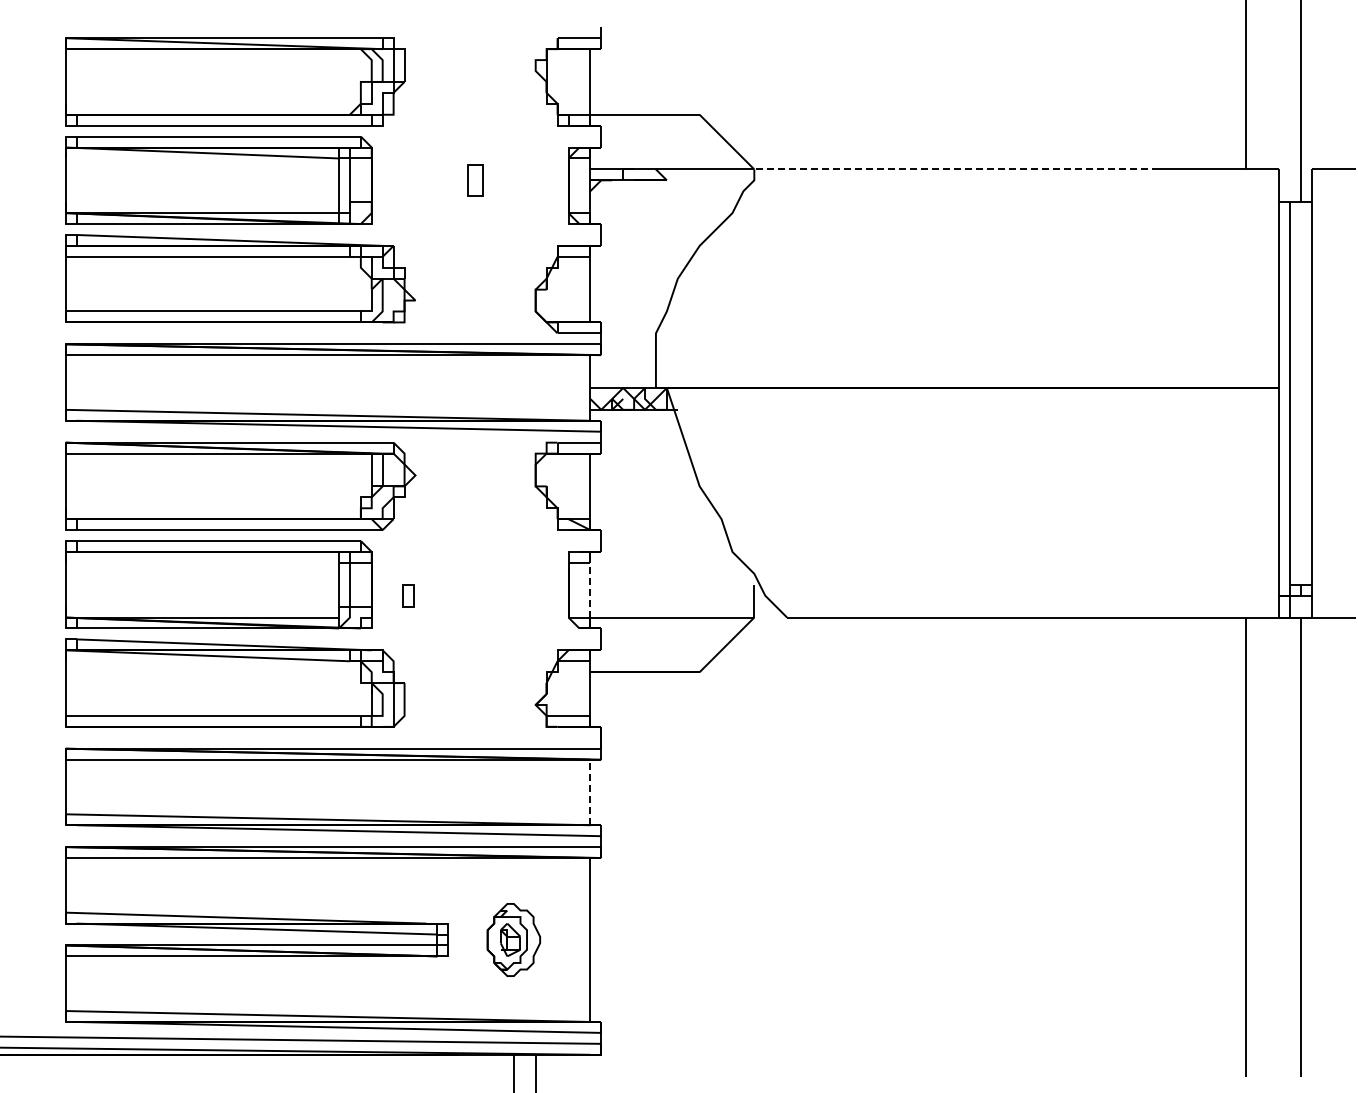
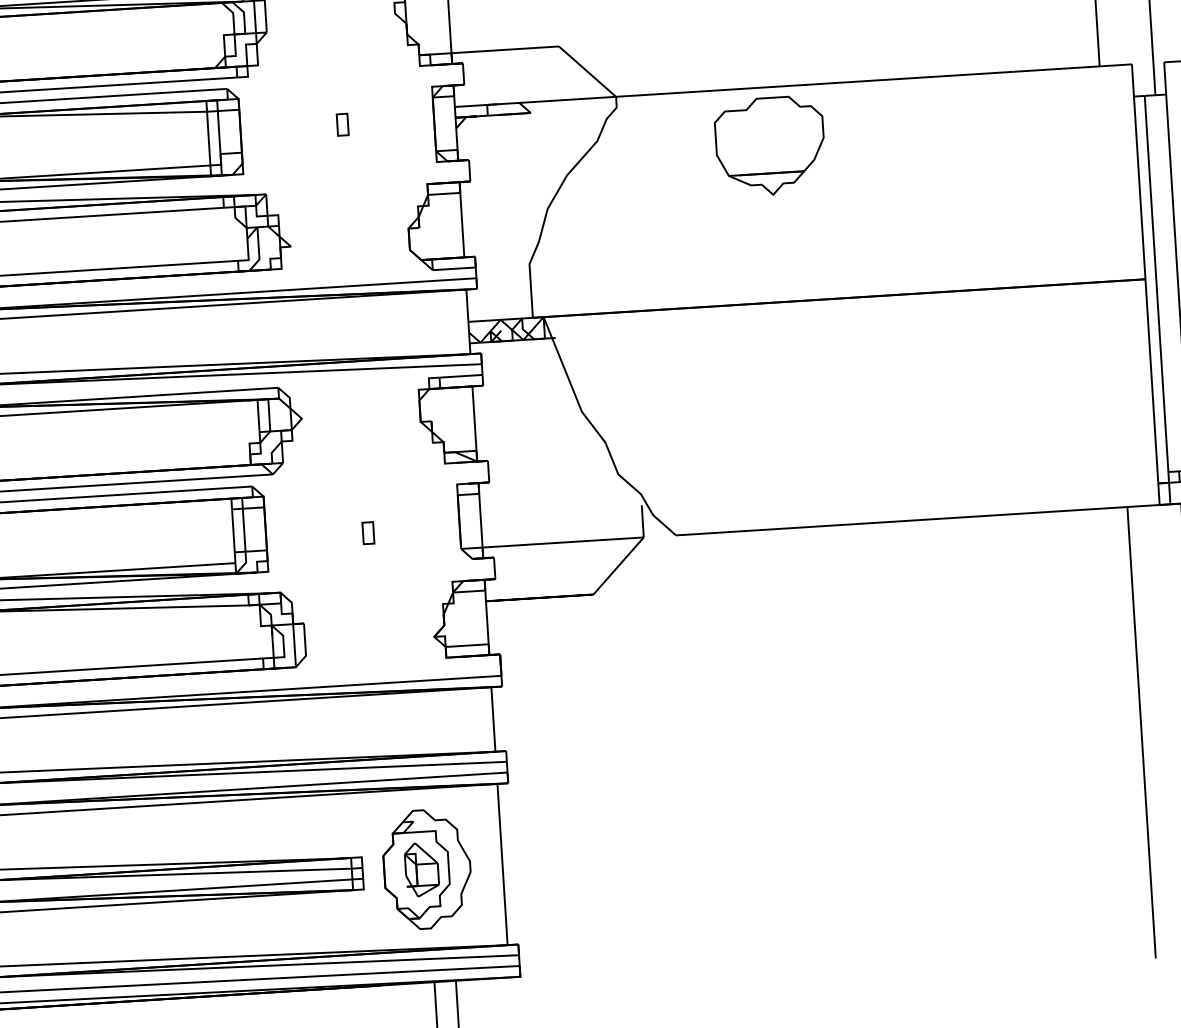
line: (956, 169) -> (814, 84), dashed -> solid
part: (475, 179) -> (342, 123), size x0.71
part: (906, 229) -> (769, 146), added
line: (590, 589) -> (481, 519), dashed -> solid
part: (408, 595) -> (368, 532), moved
line: (590, 792) -> (493, 719), dashed -> solid
part: (513, 939) -> (426, 868), size x1.67

